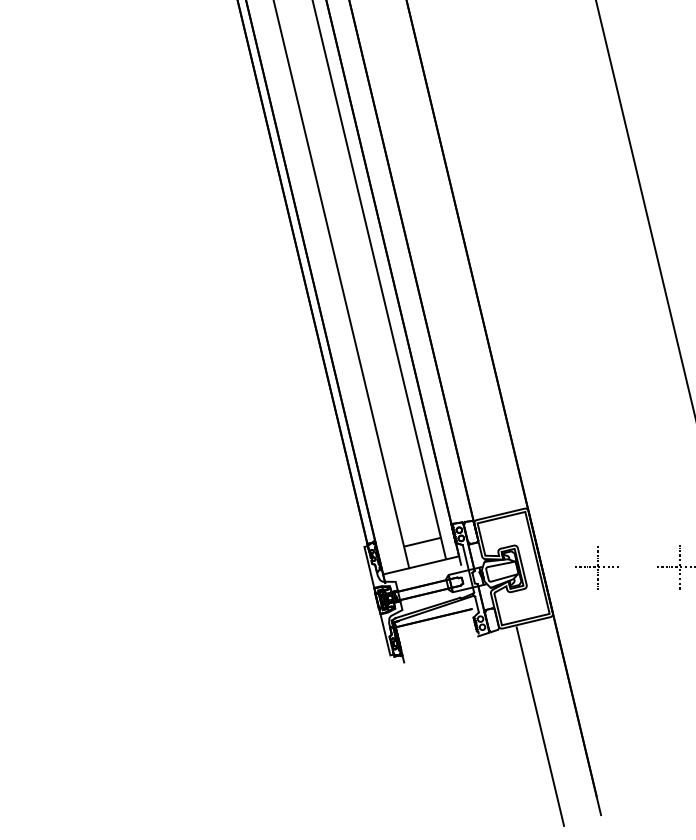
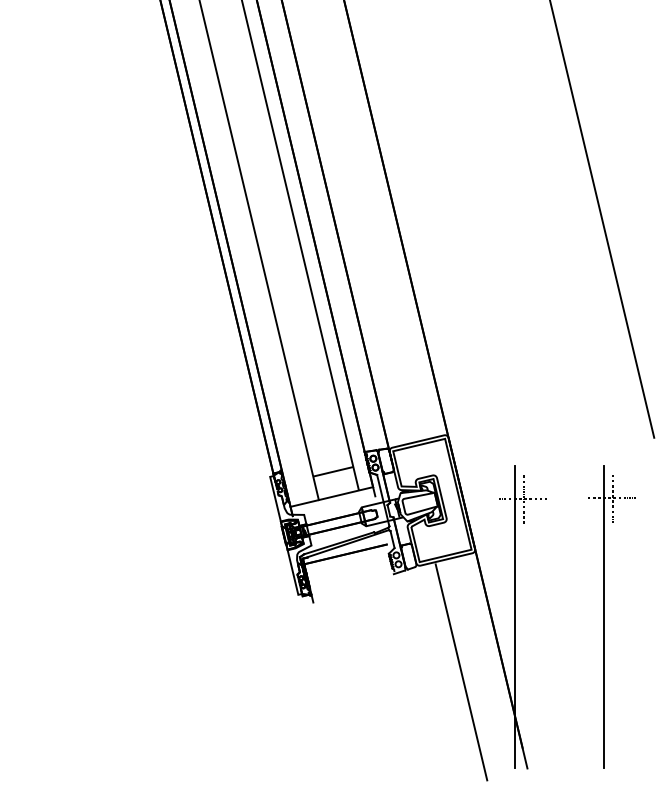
line: (589, 675) -> (514, 616), added
line: (671, 675) -> (604, 616), added

